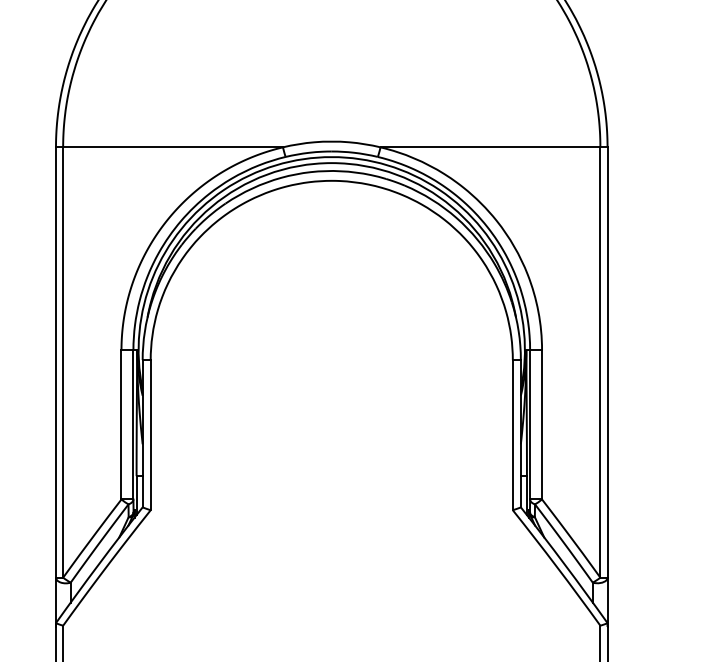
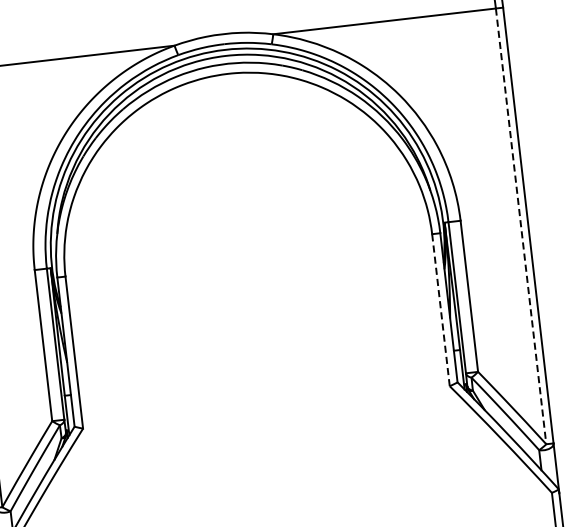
line: (600, 363) -> (521, 227), solid -> dashed
line: (512, 434) -> (440, 309), solid -> dashed

